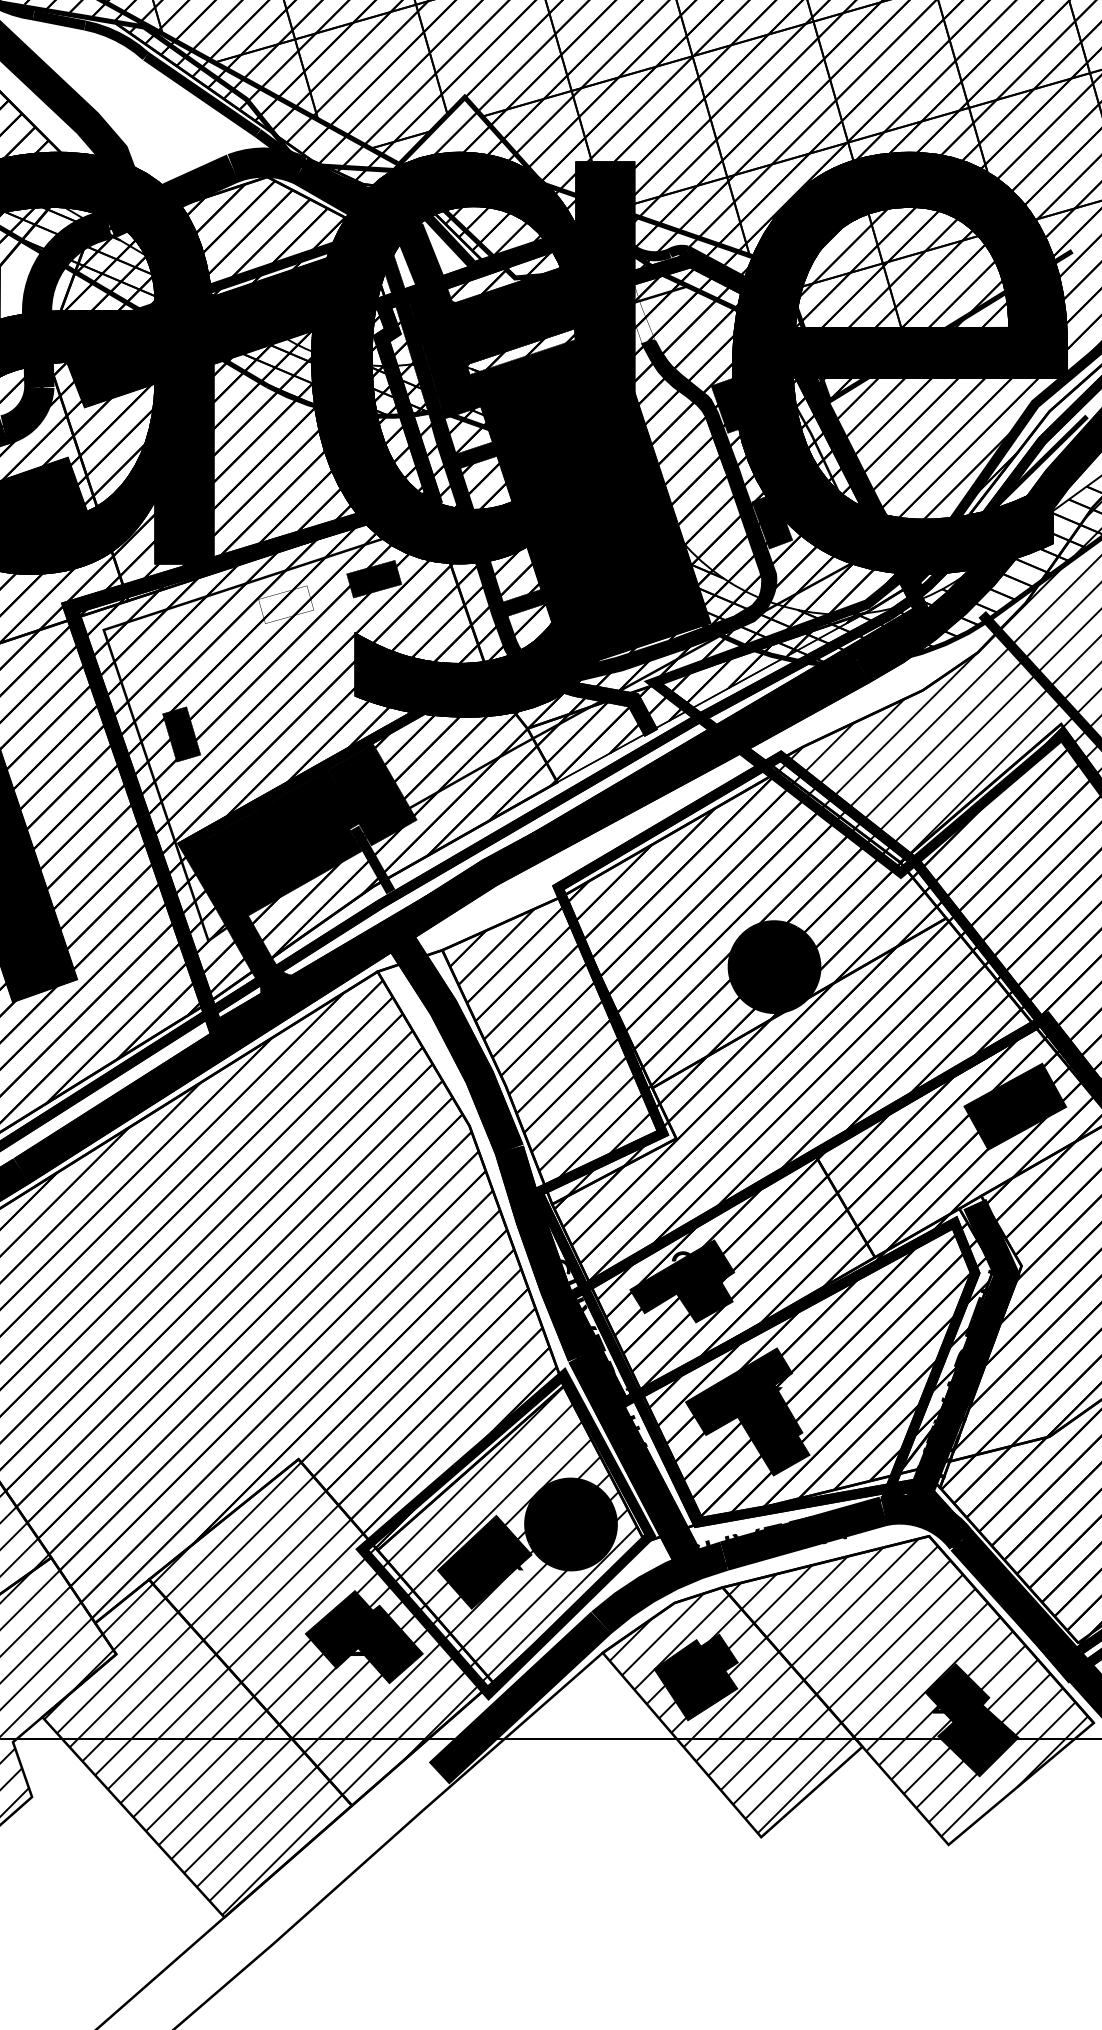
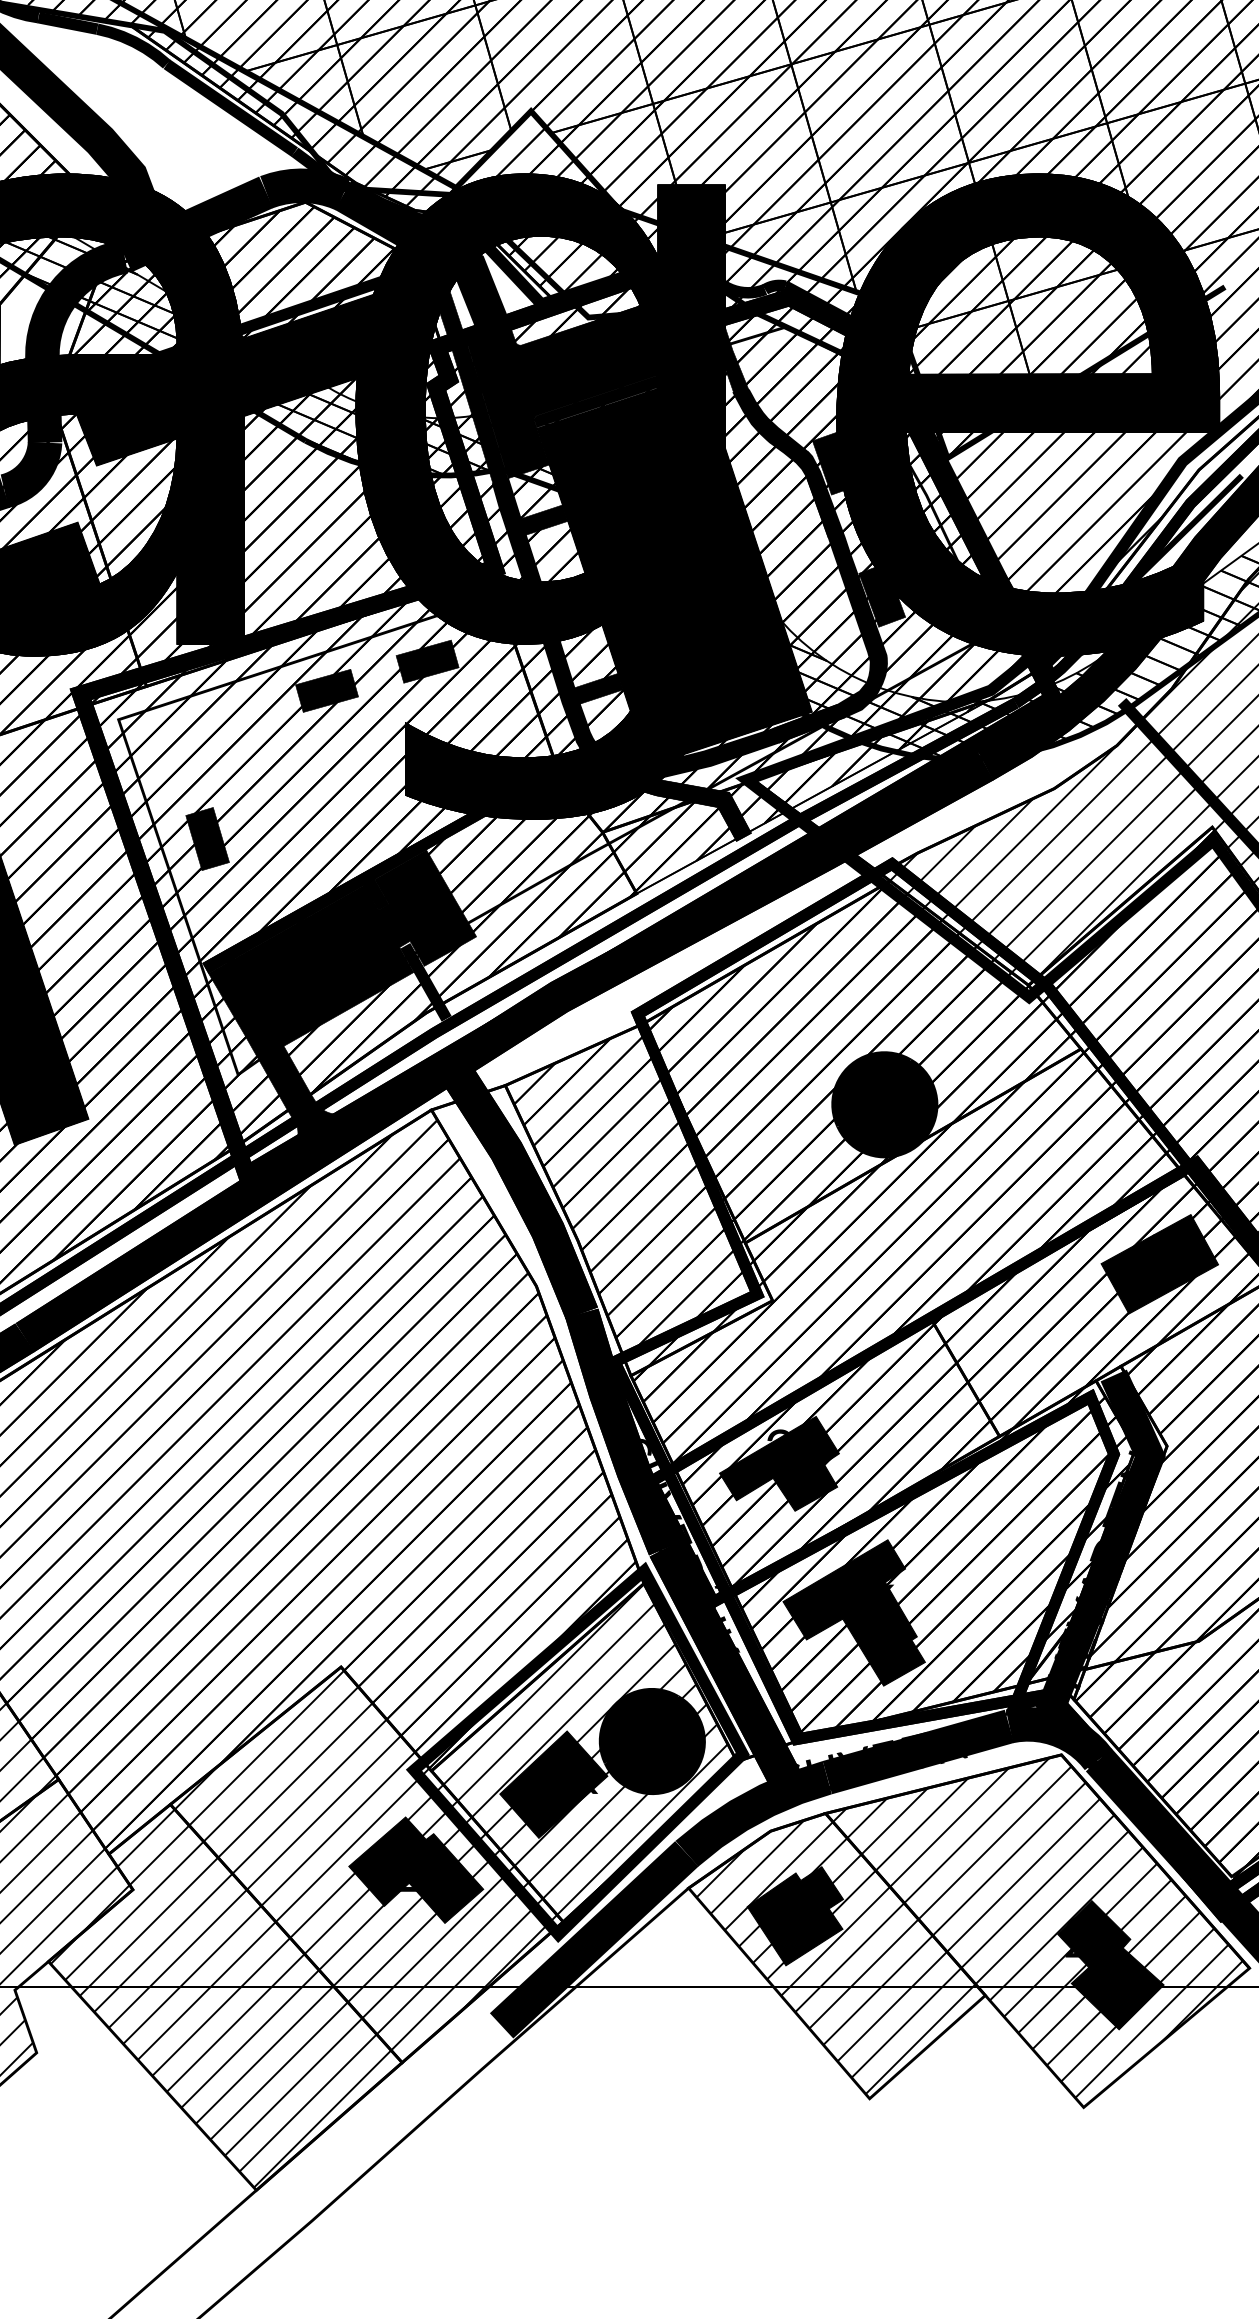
fill: (561, 328) -> (641, 375), added
fill: (285, 604) -> (326, 690), added

